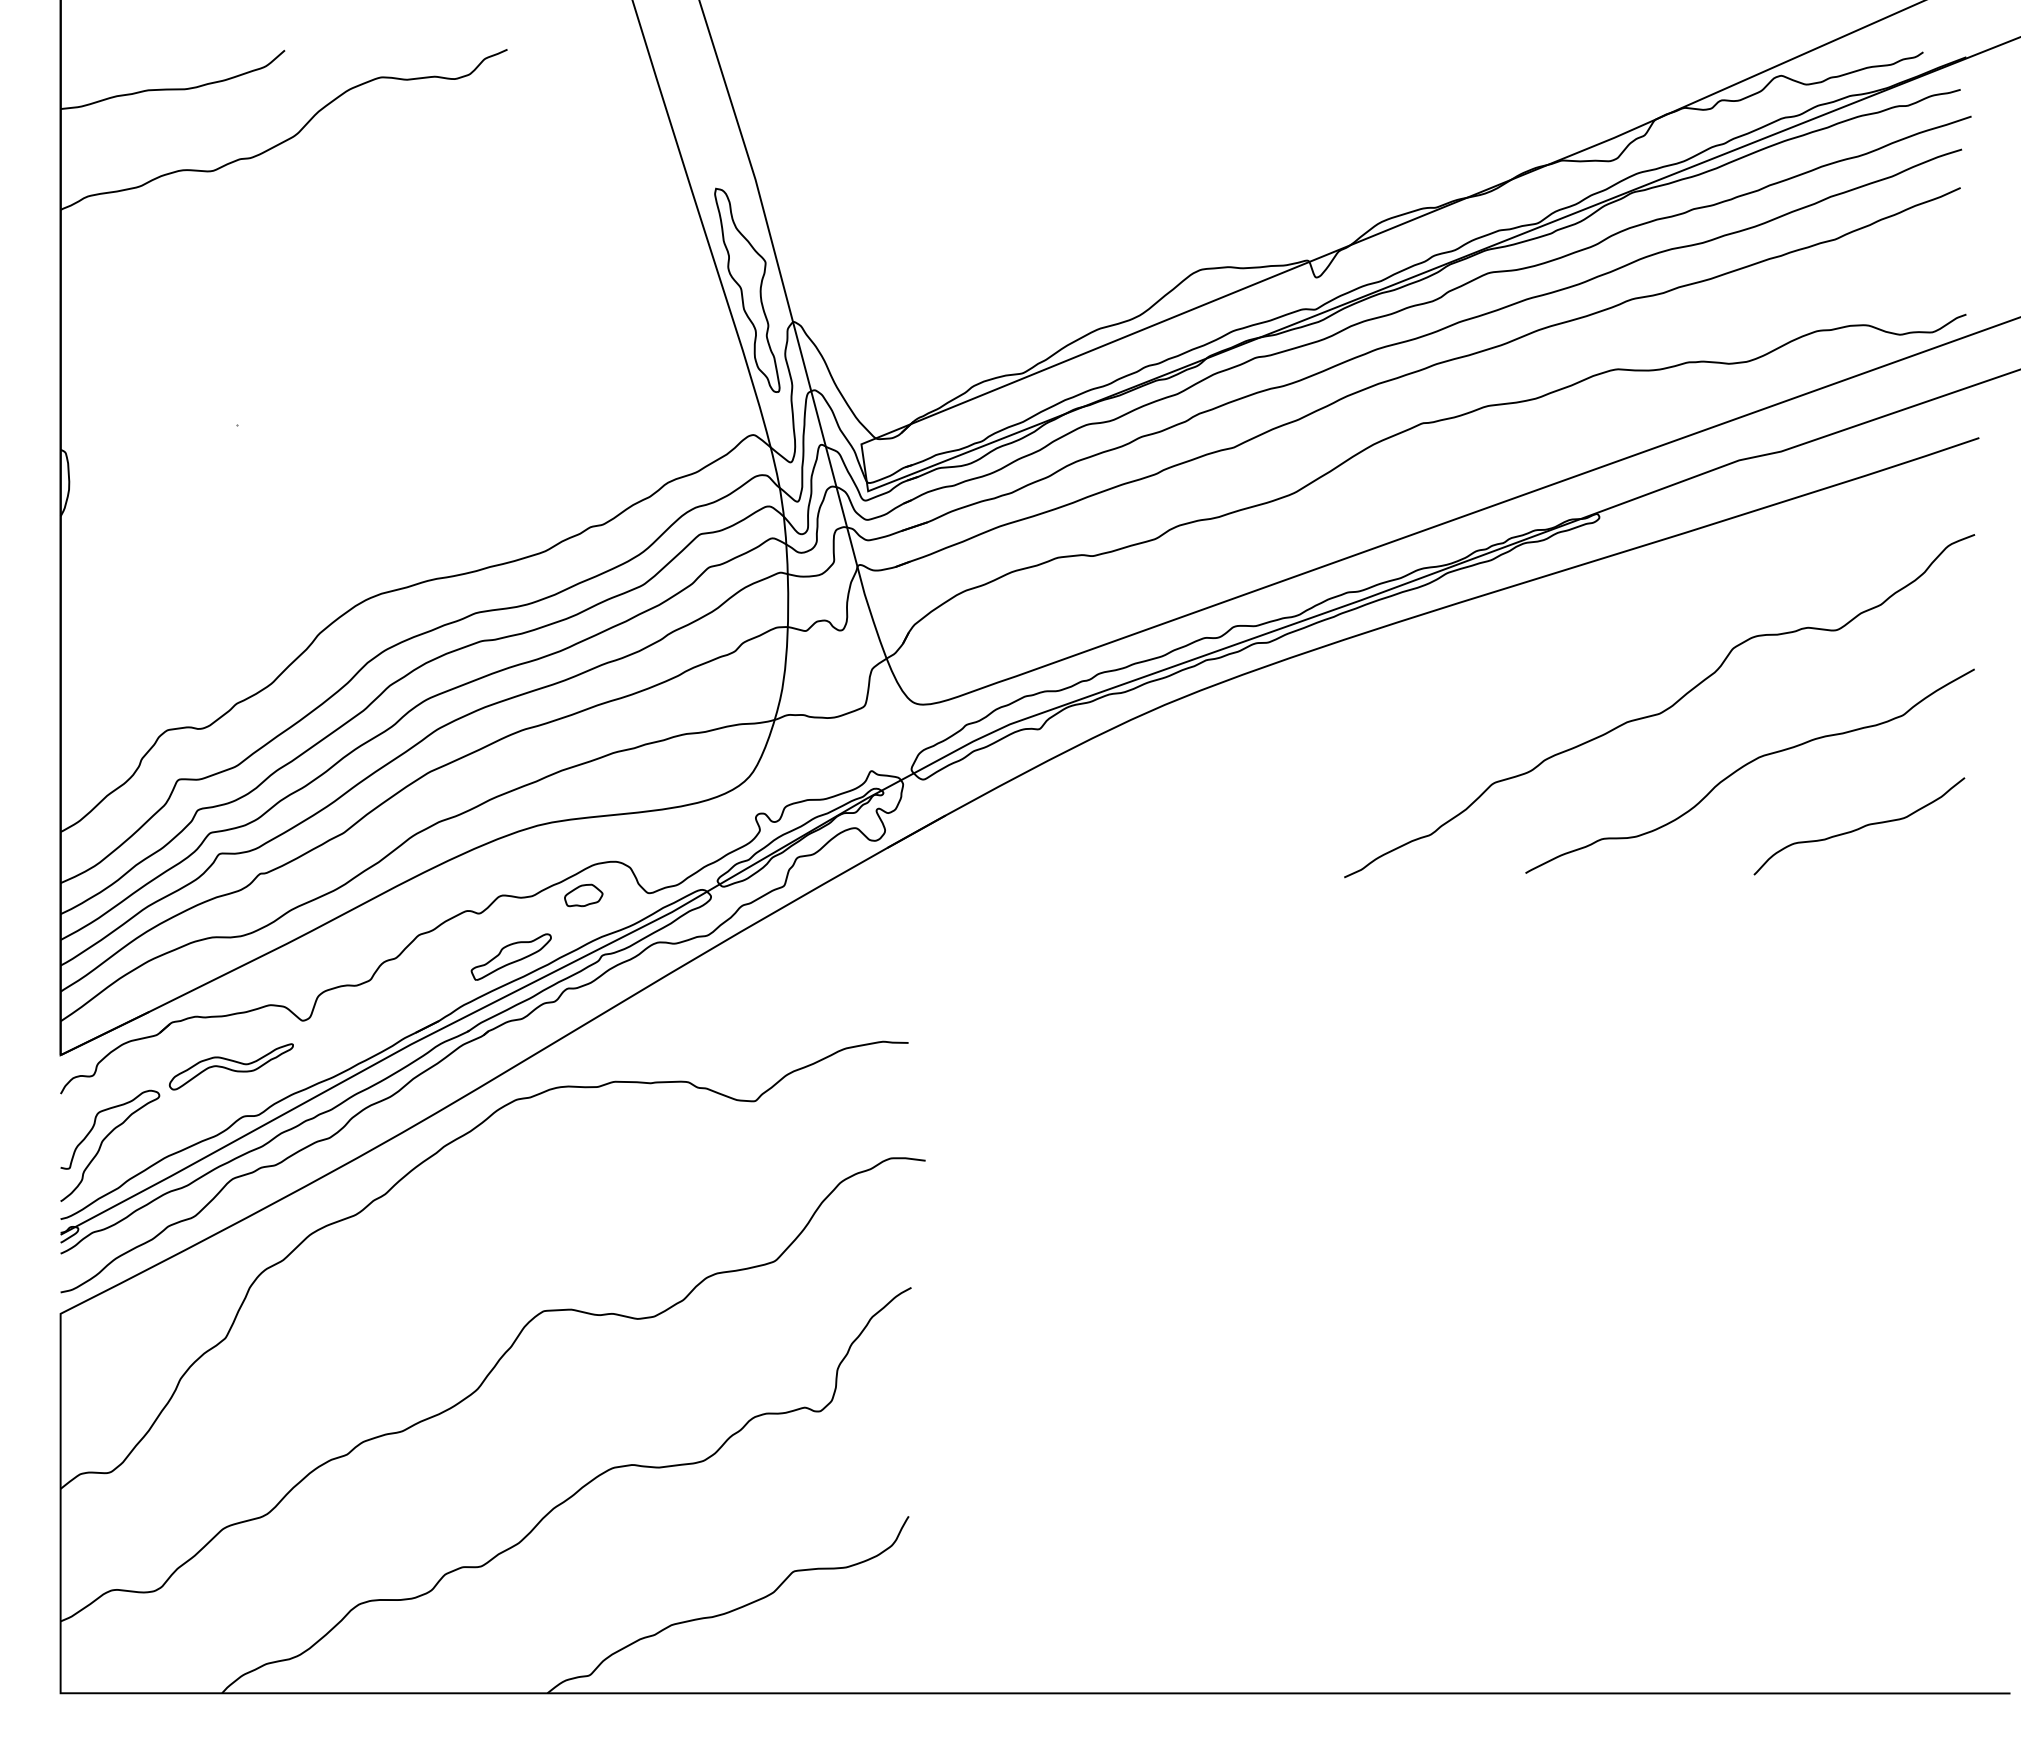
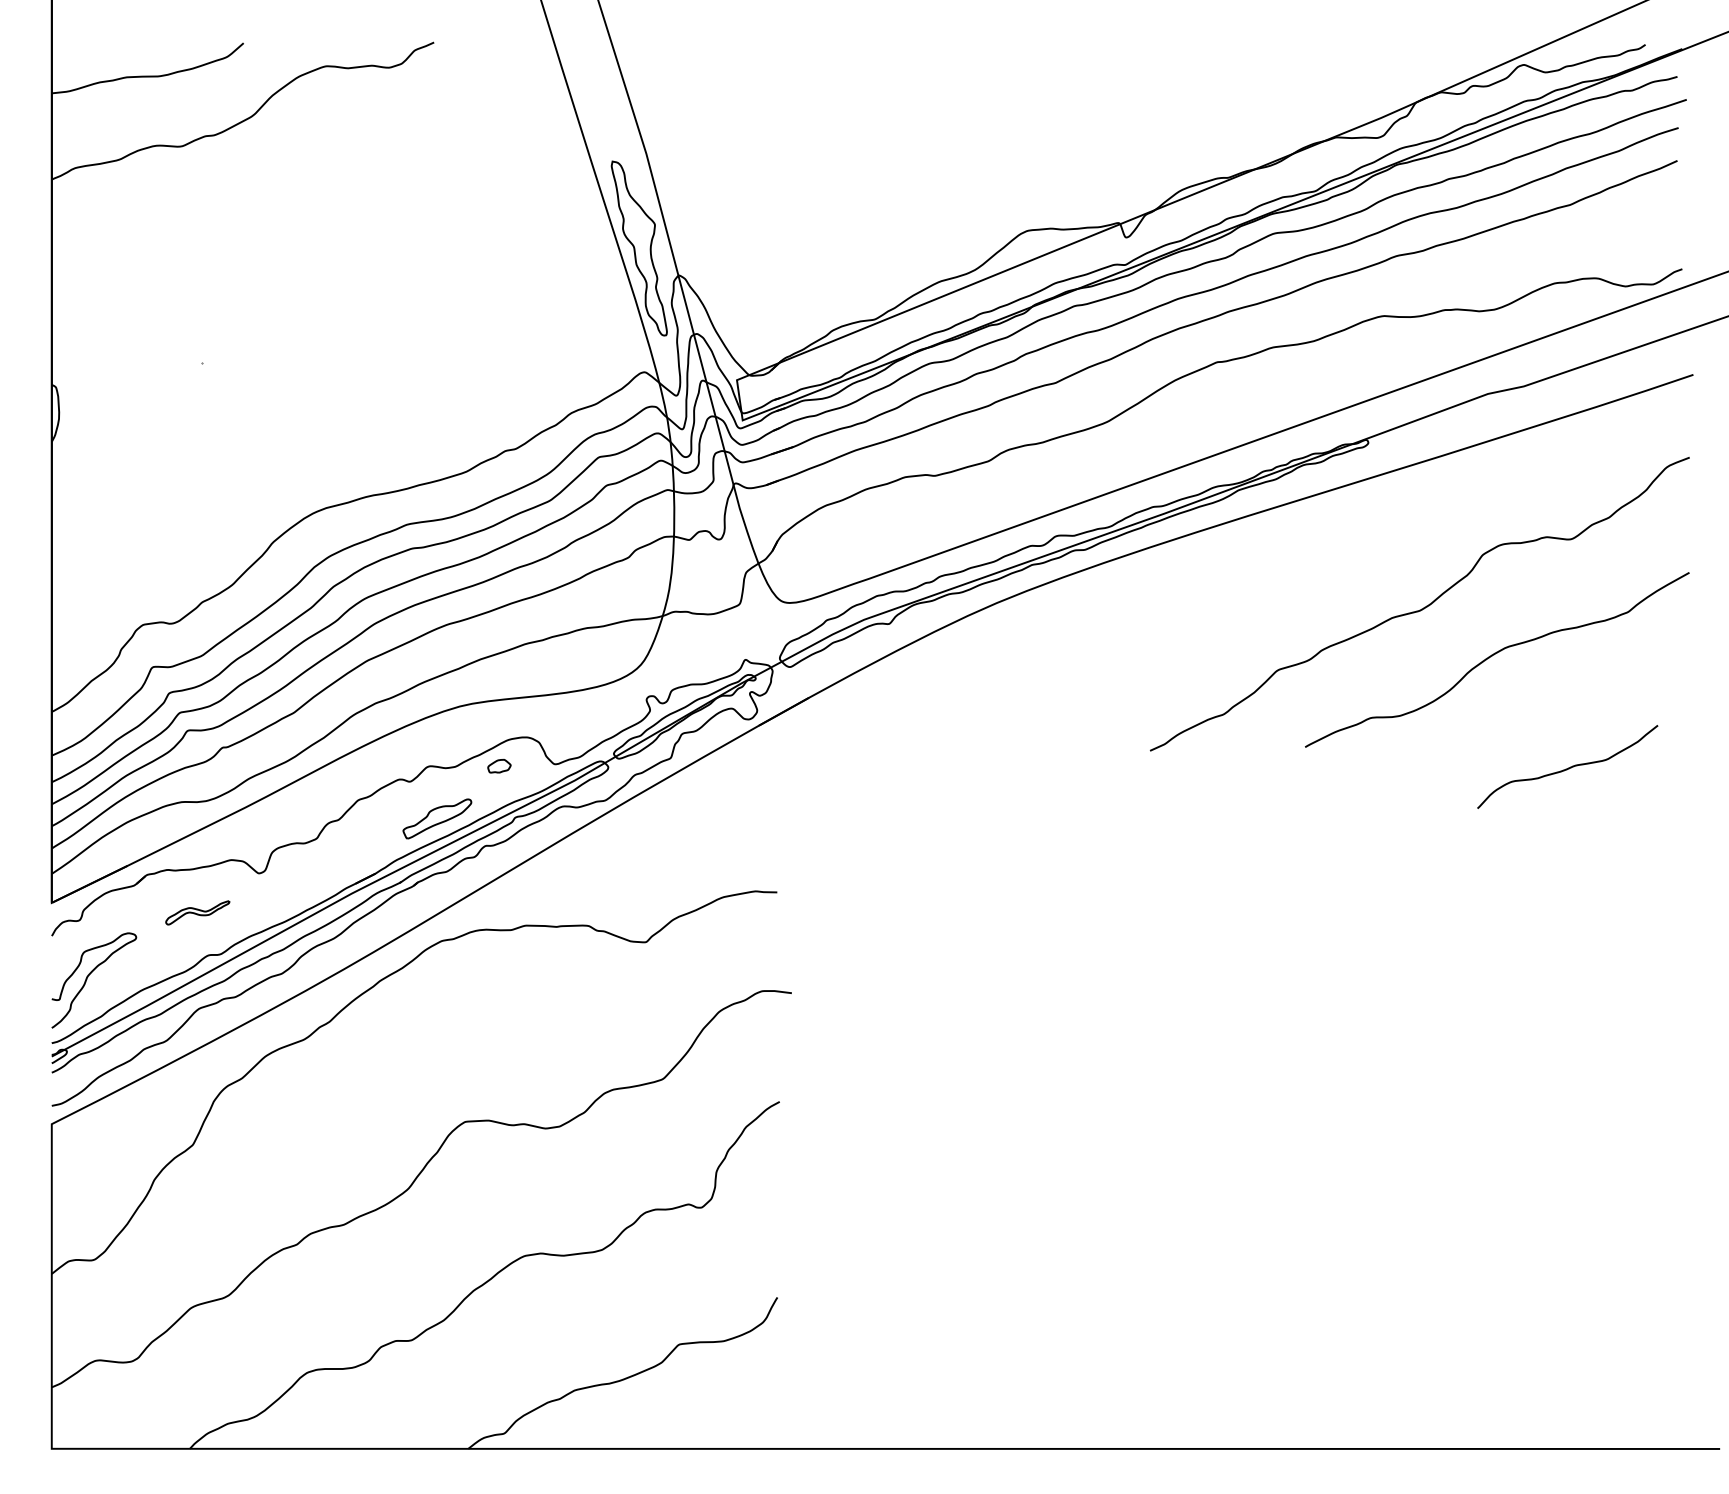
curve: (1859, 827) -> (1567, 767), moved
part: (583, 895) -> (499, 766), size x0.7
part: (230, 1066) -> (197, 912), size x0.6

